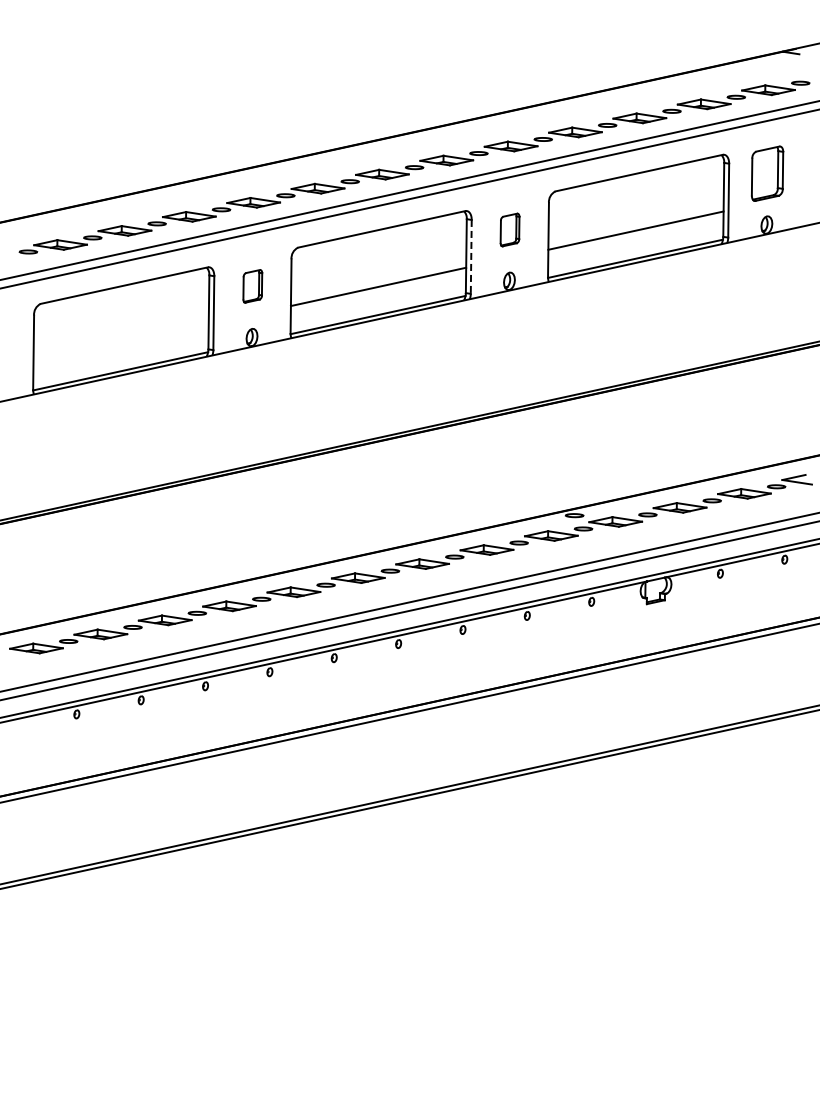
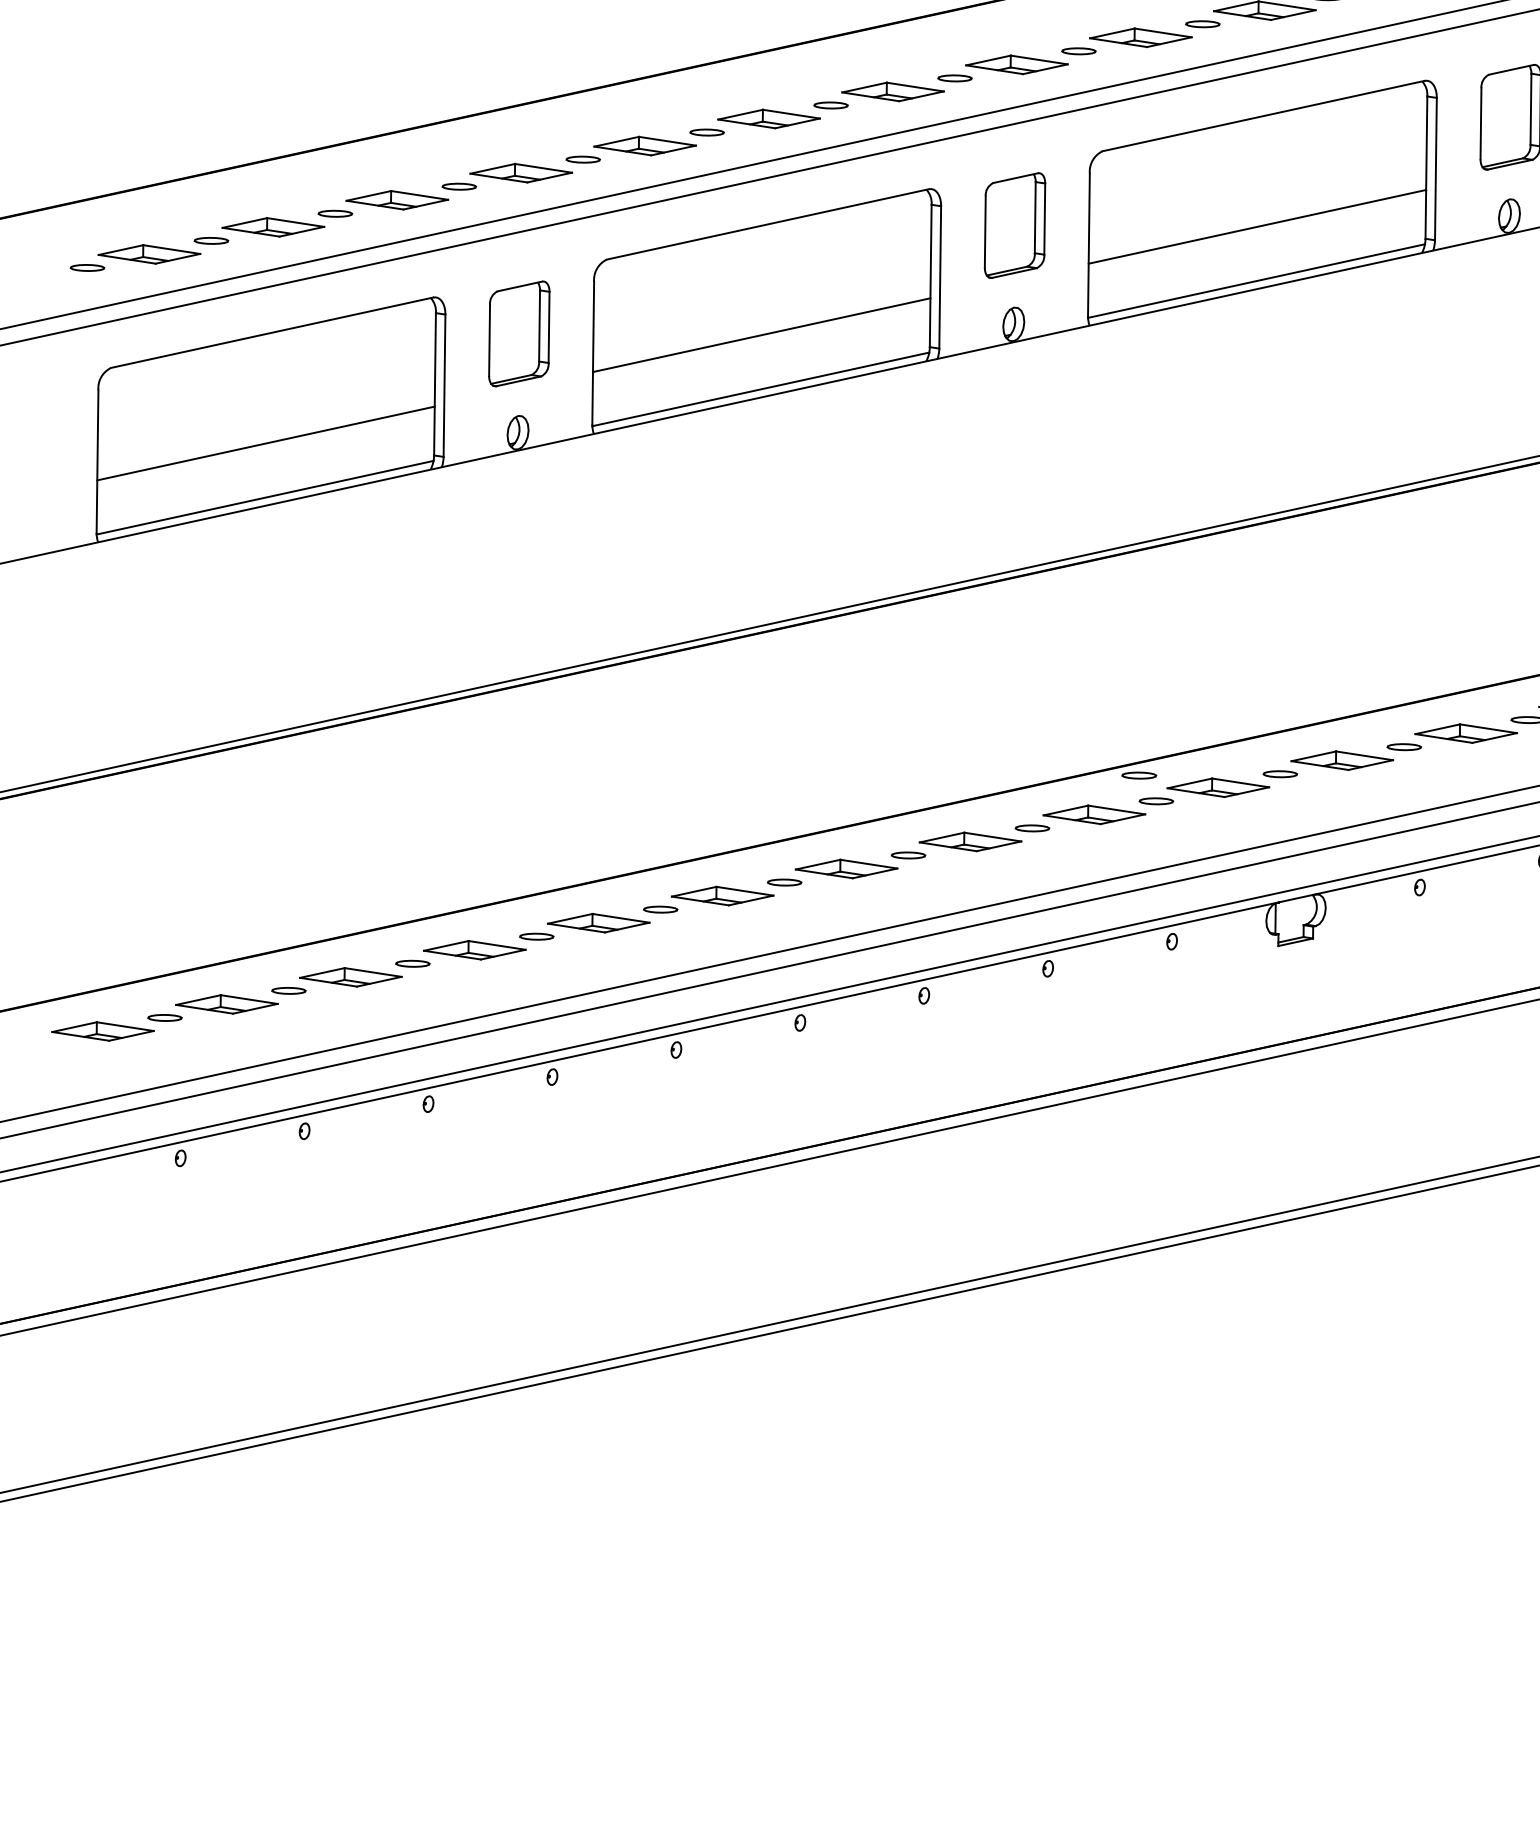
part: (509, 229) -> (1013, 224), size x1.67
line: (471, 256) -> (940, 276), dashed -> solid
part: (252, 286) -> (518, 334), size x1.67
line: (120, 343) -> (264, 444), added

